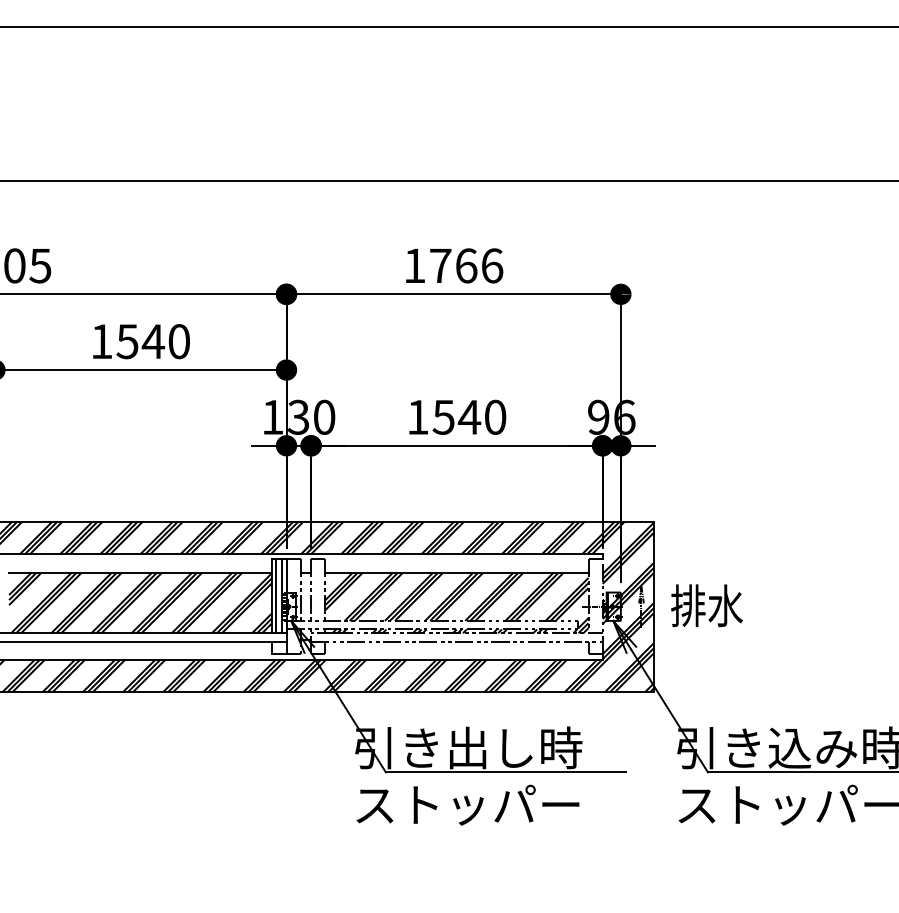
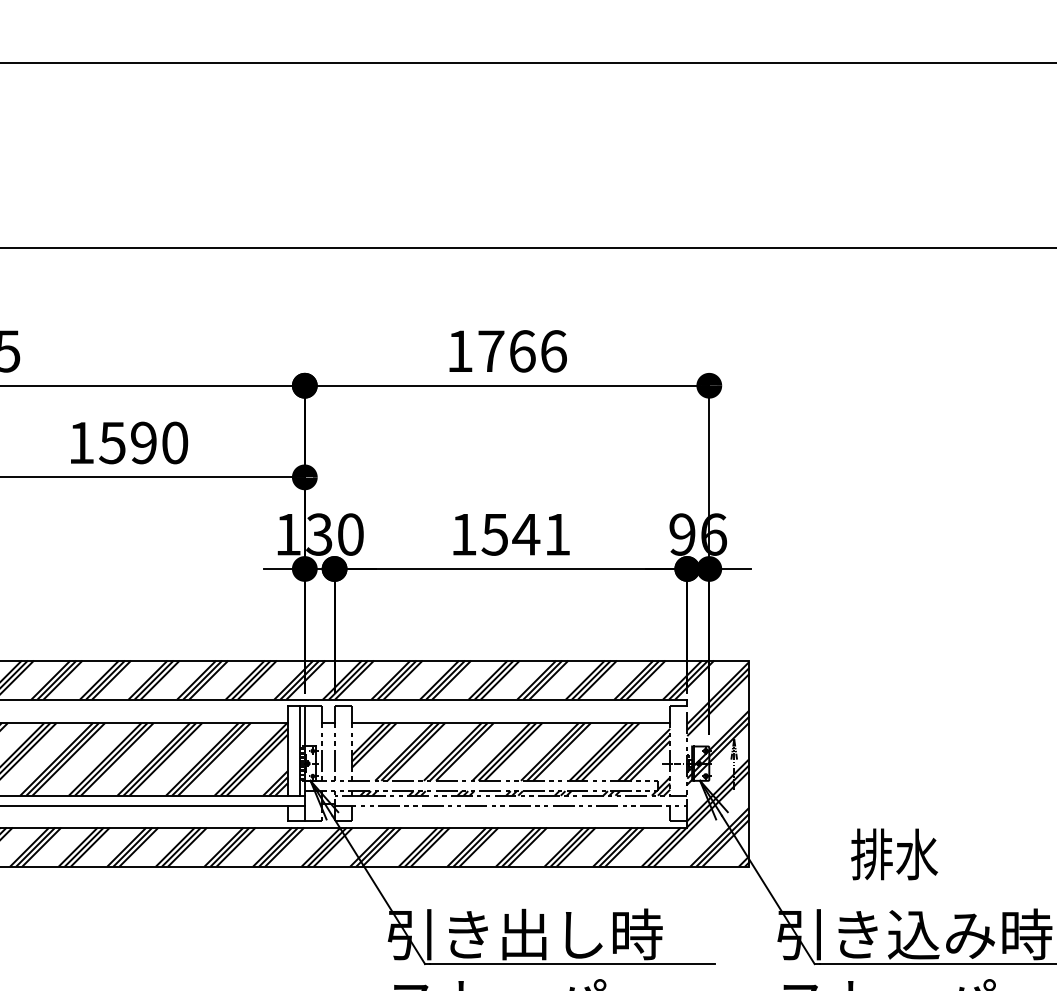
text: (153, 341) -> (143, 442), 1540 -> 1590
text: (495, 416) -> (557, 533), 1540 -> 1541
line: (276, 596) -> (292, 751), removed
text: (706, 605) -> (893, 854), moved

